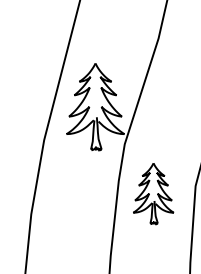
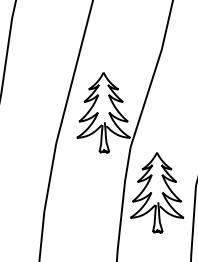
part: (153, 193) -> (157, 192), size x1.43

